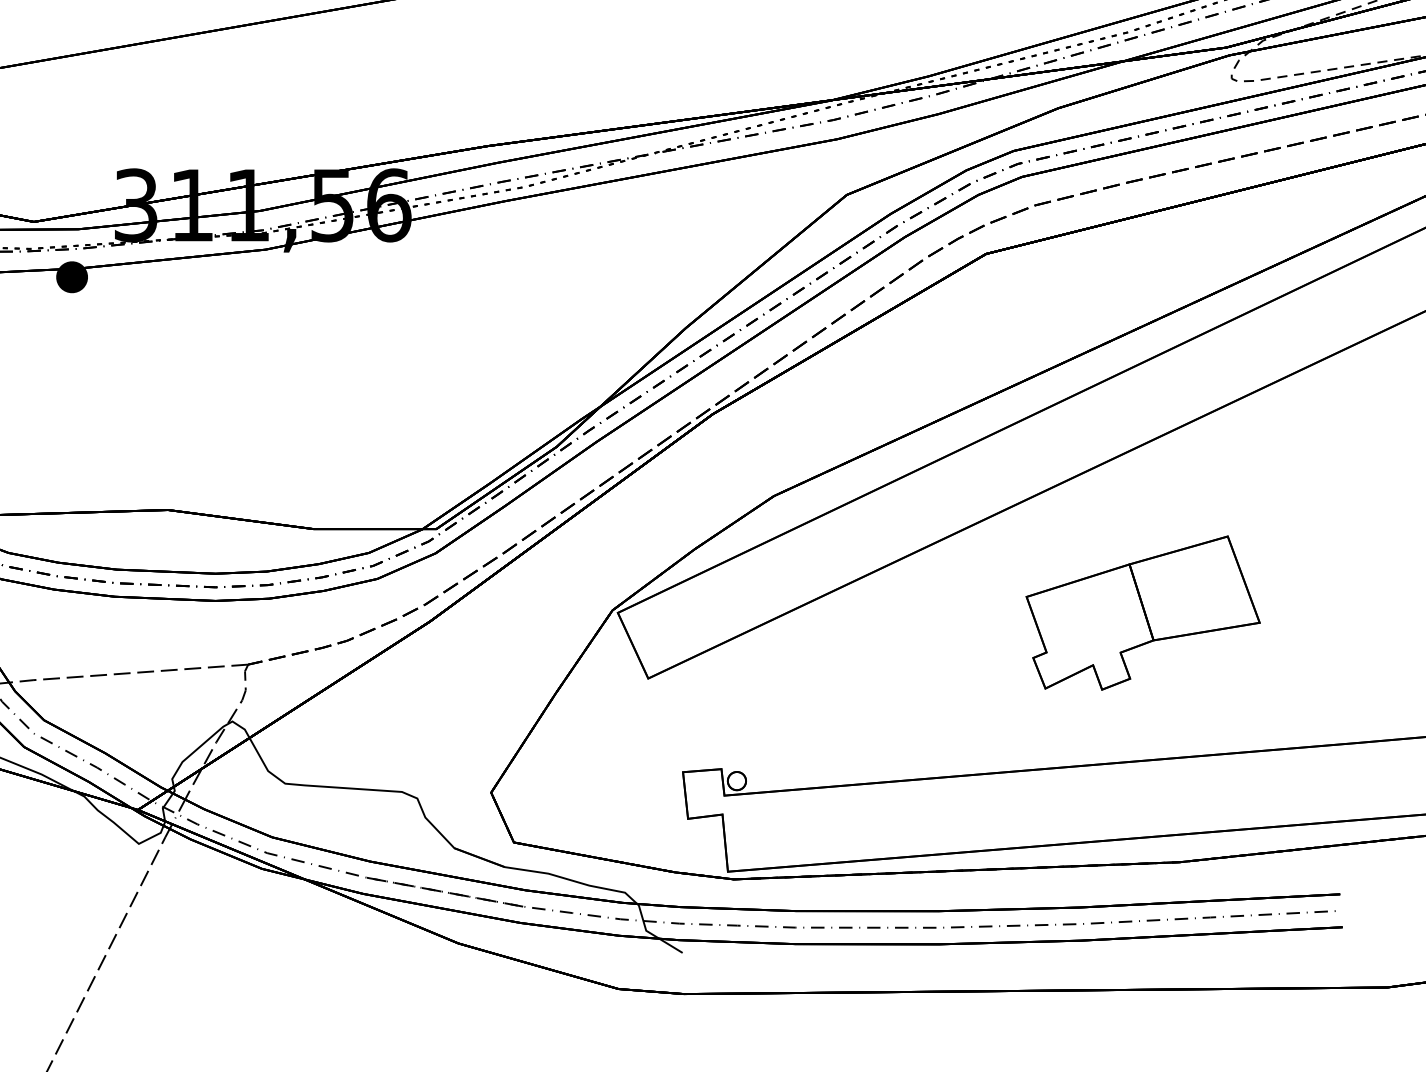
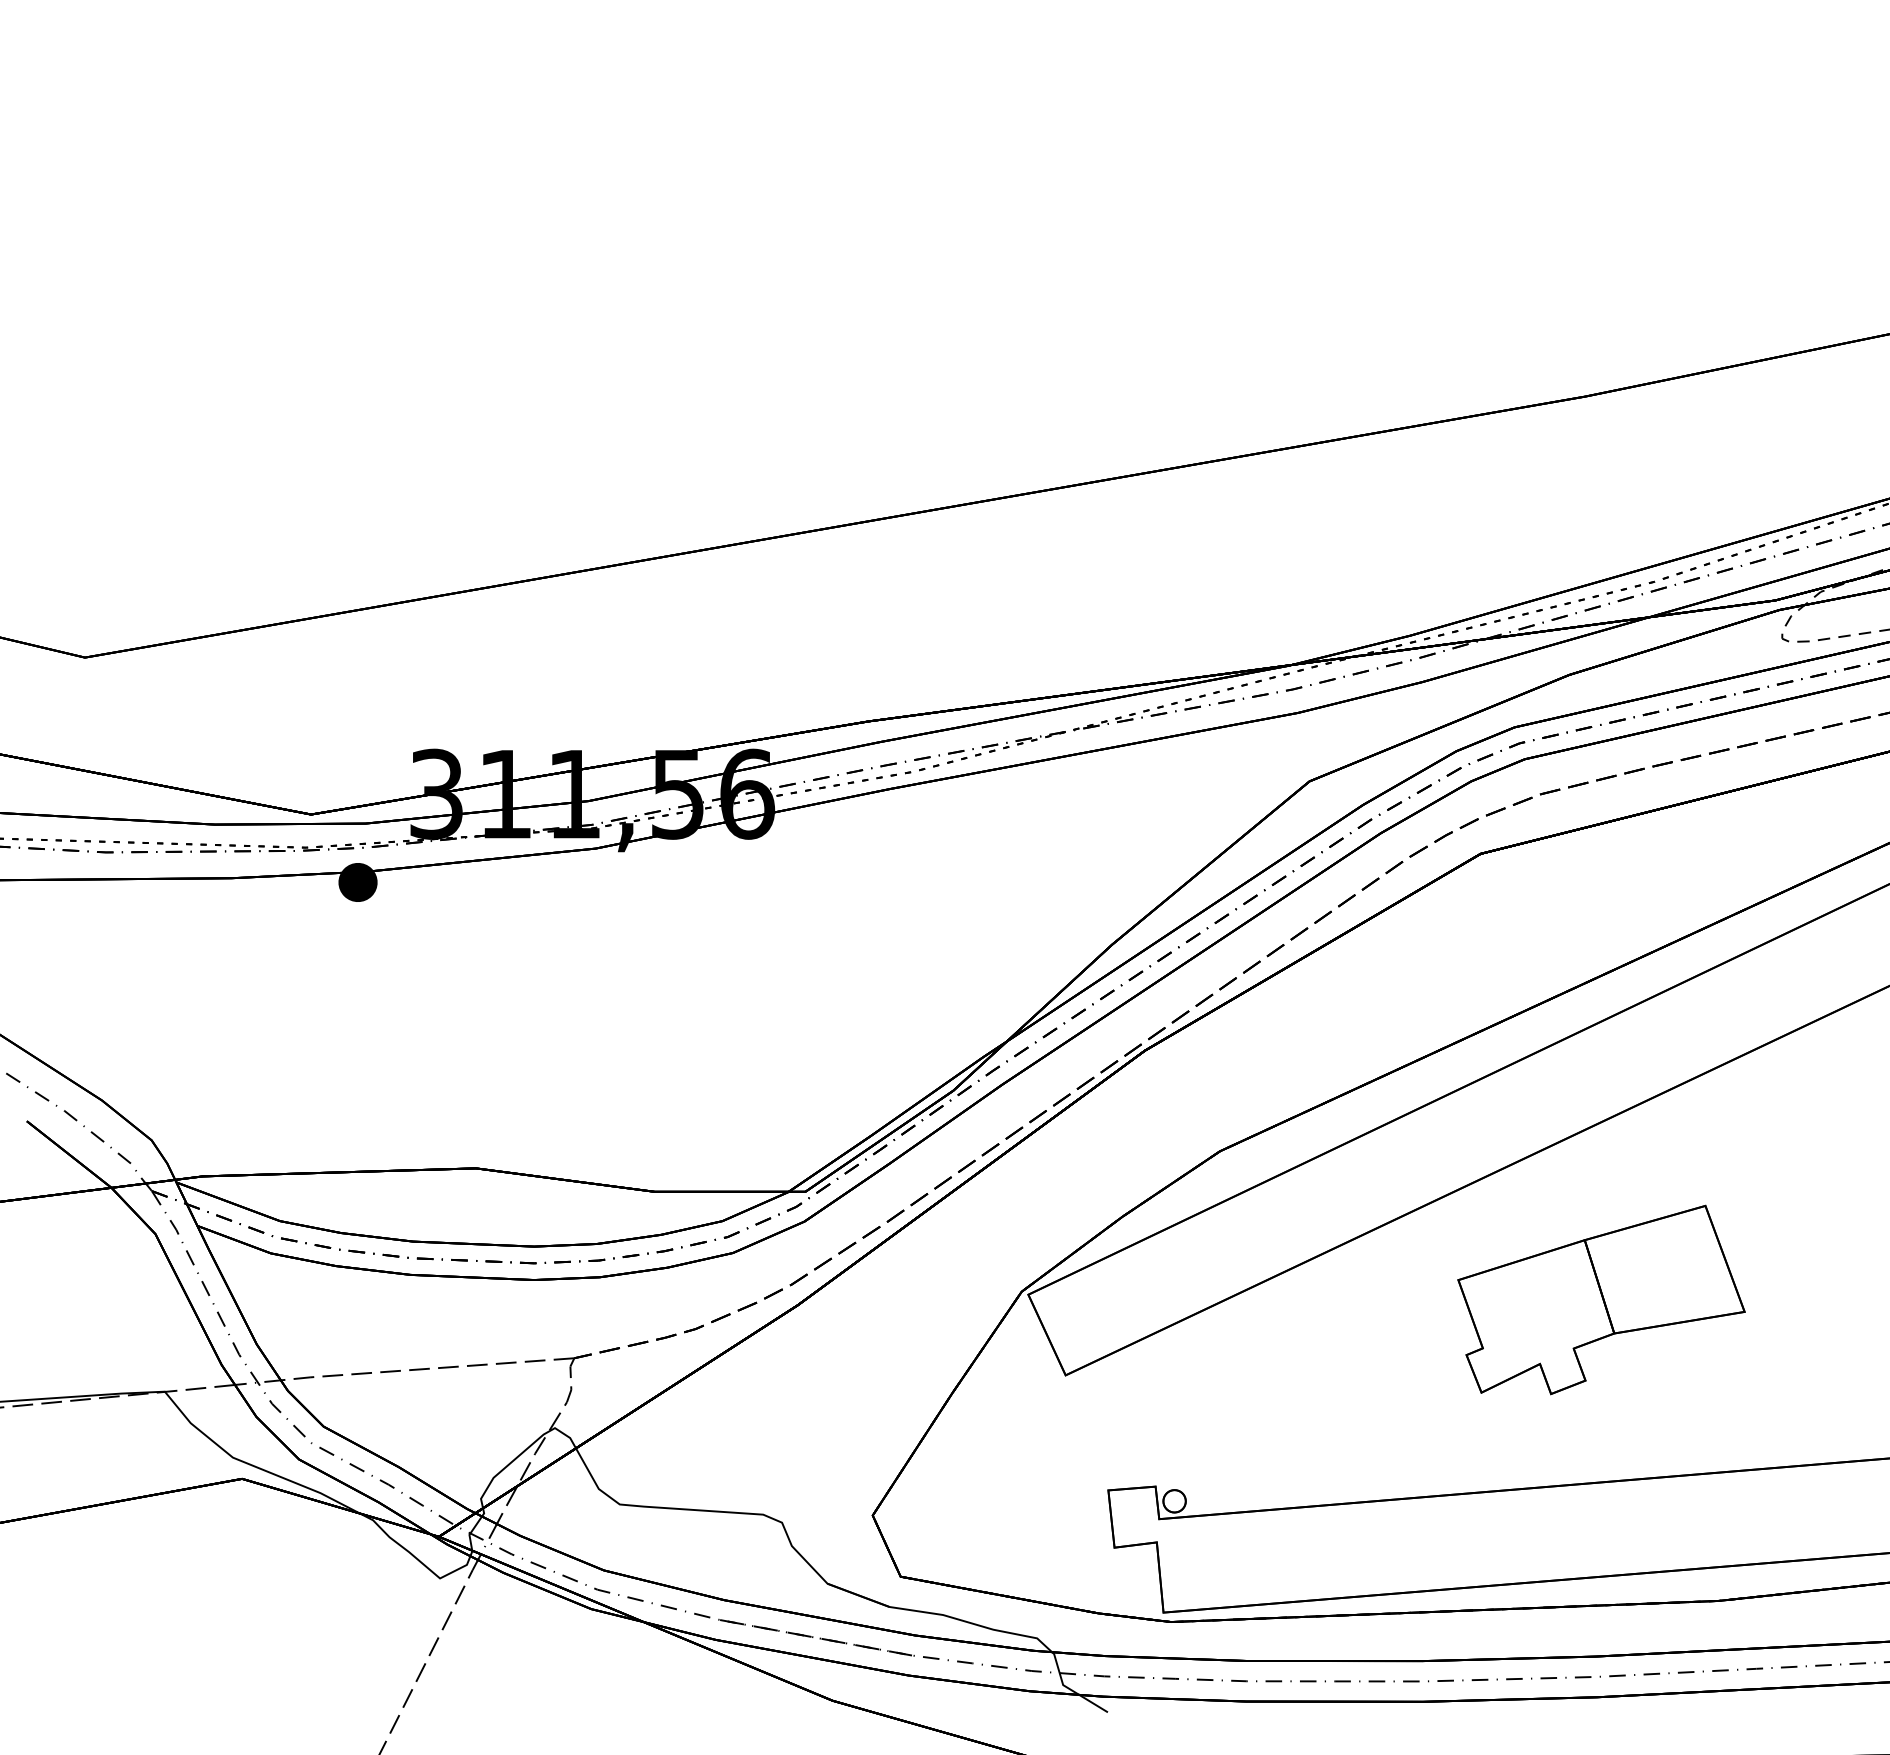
part: (1143, 612) -> (1601, 1299), moved

